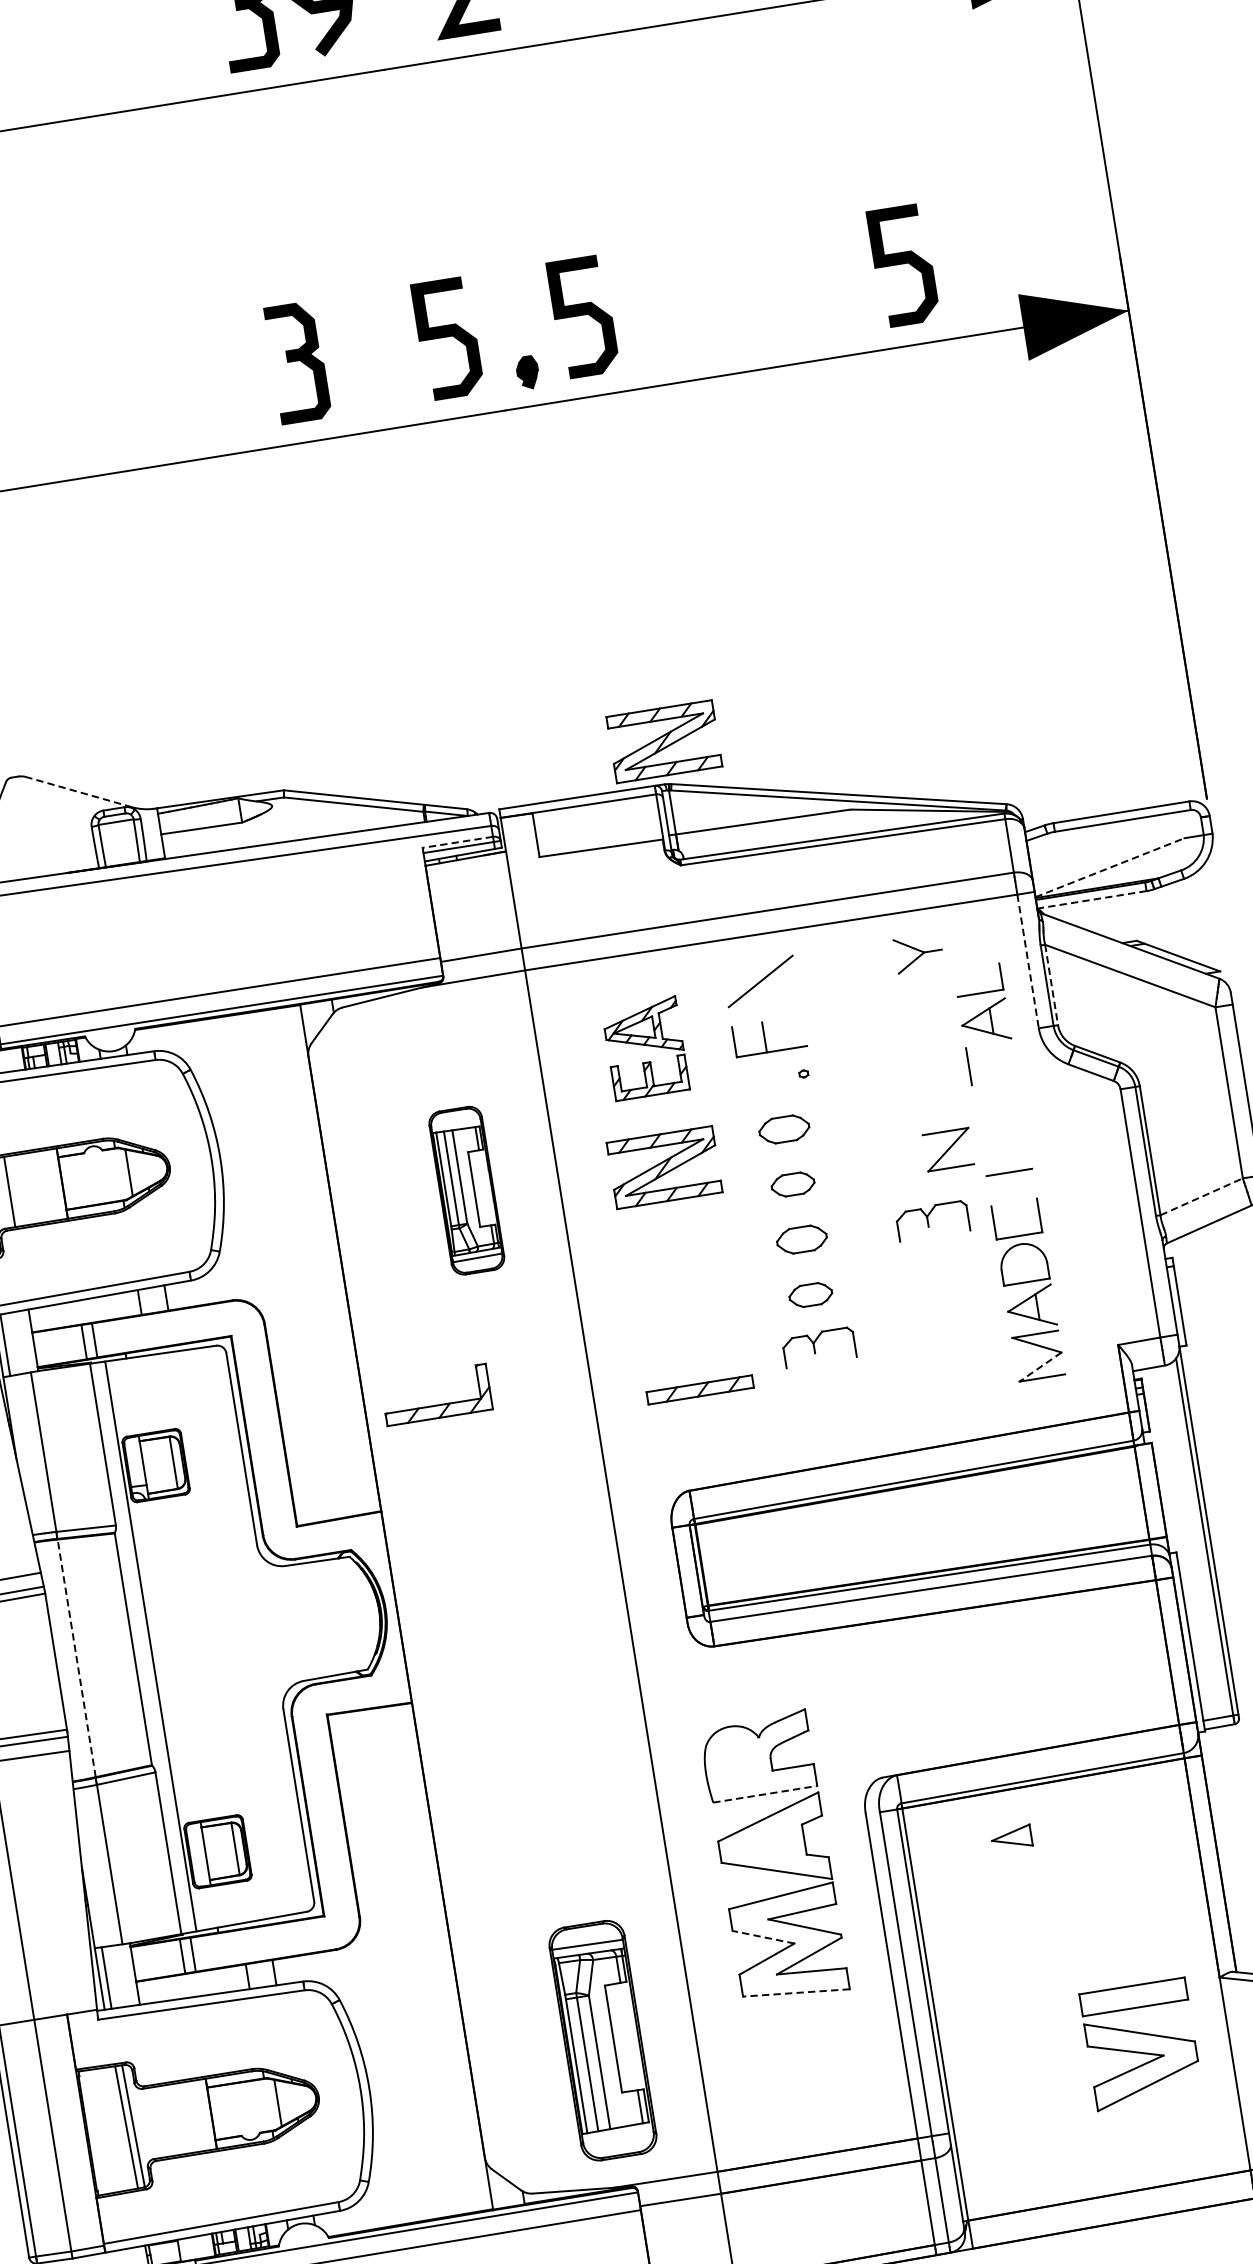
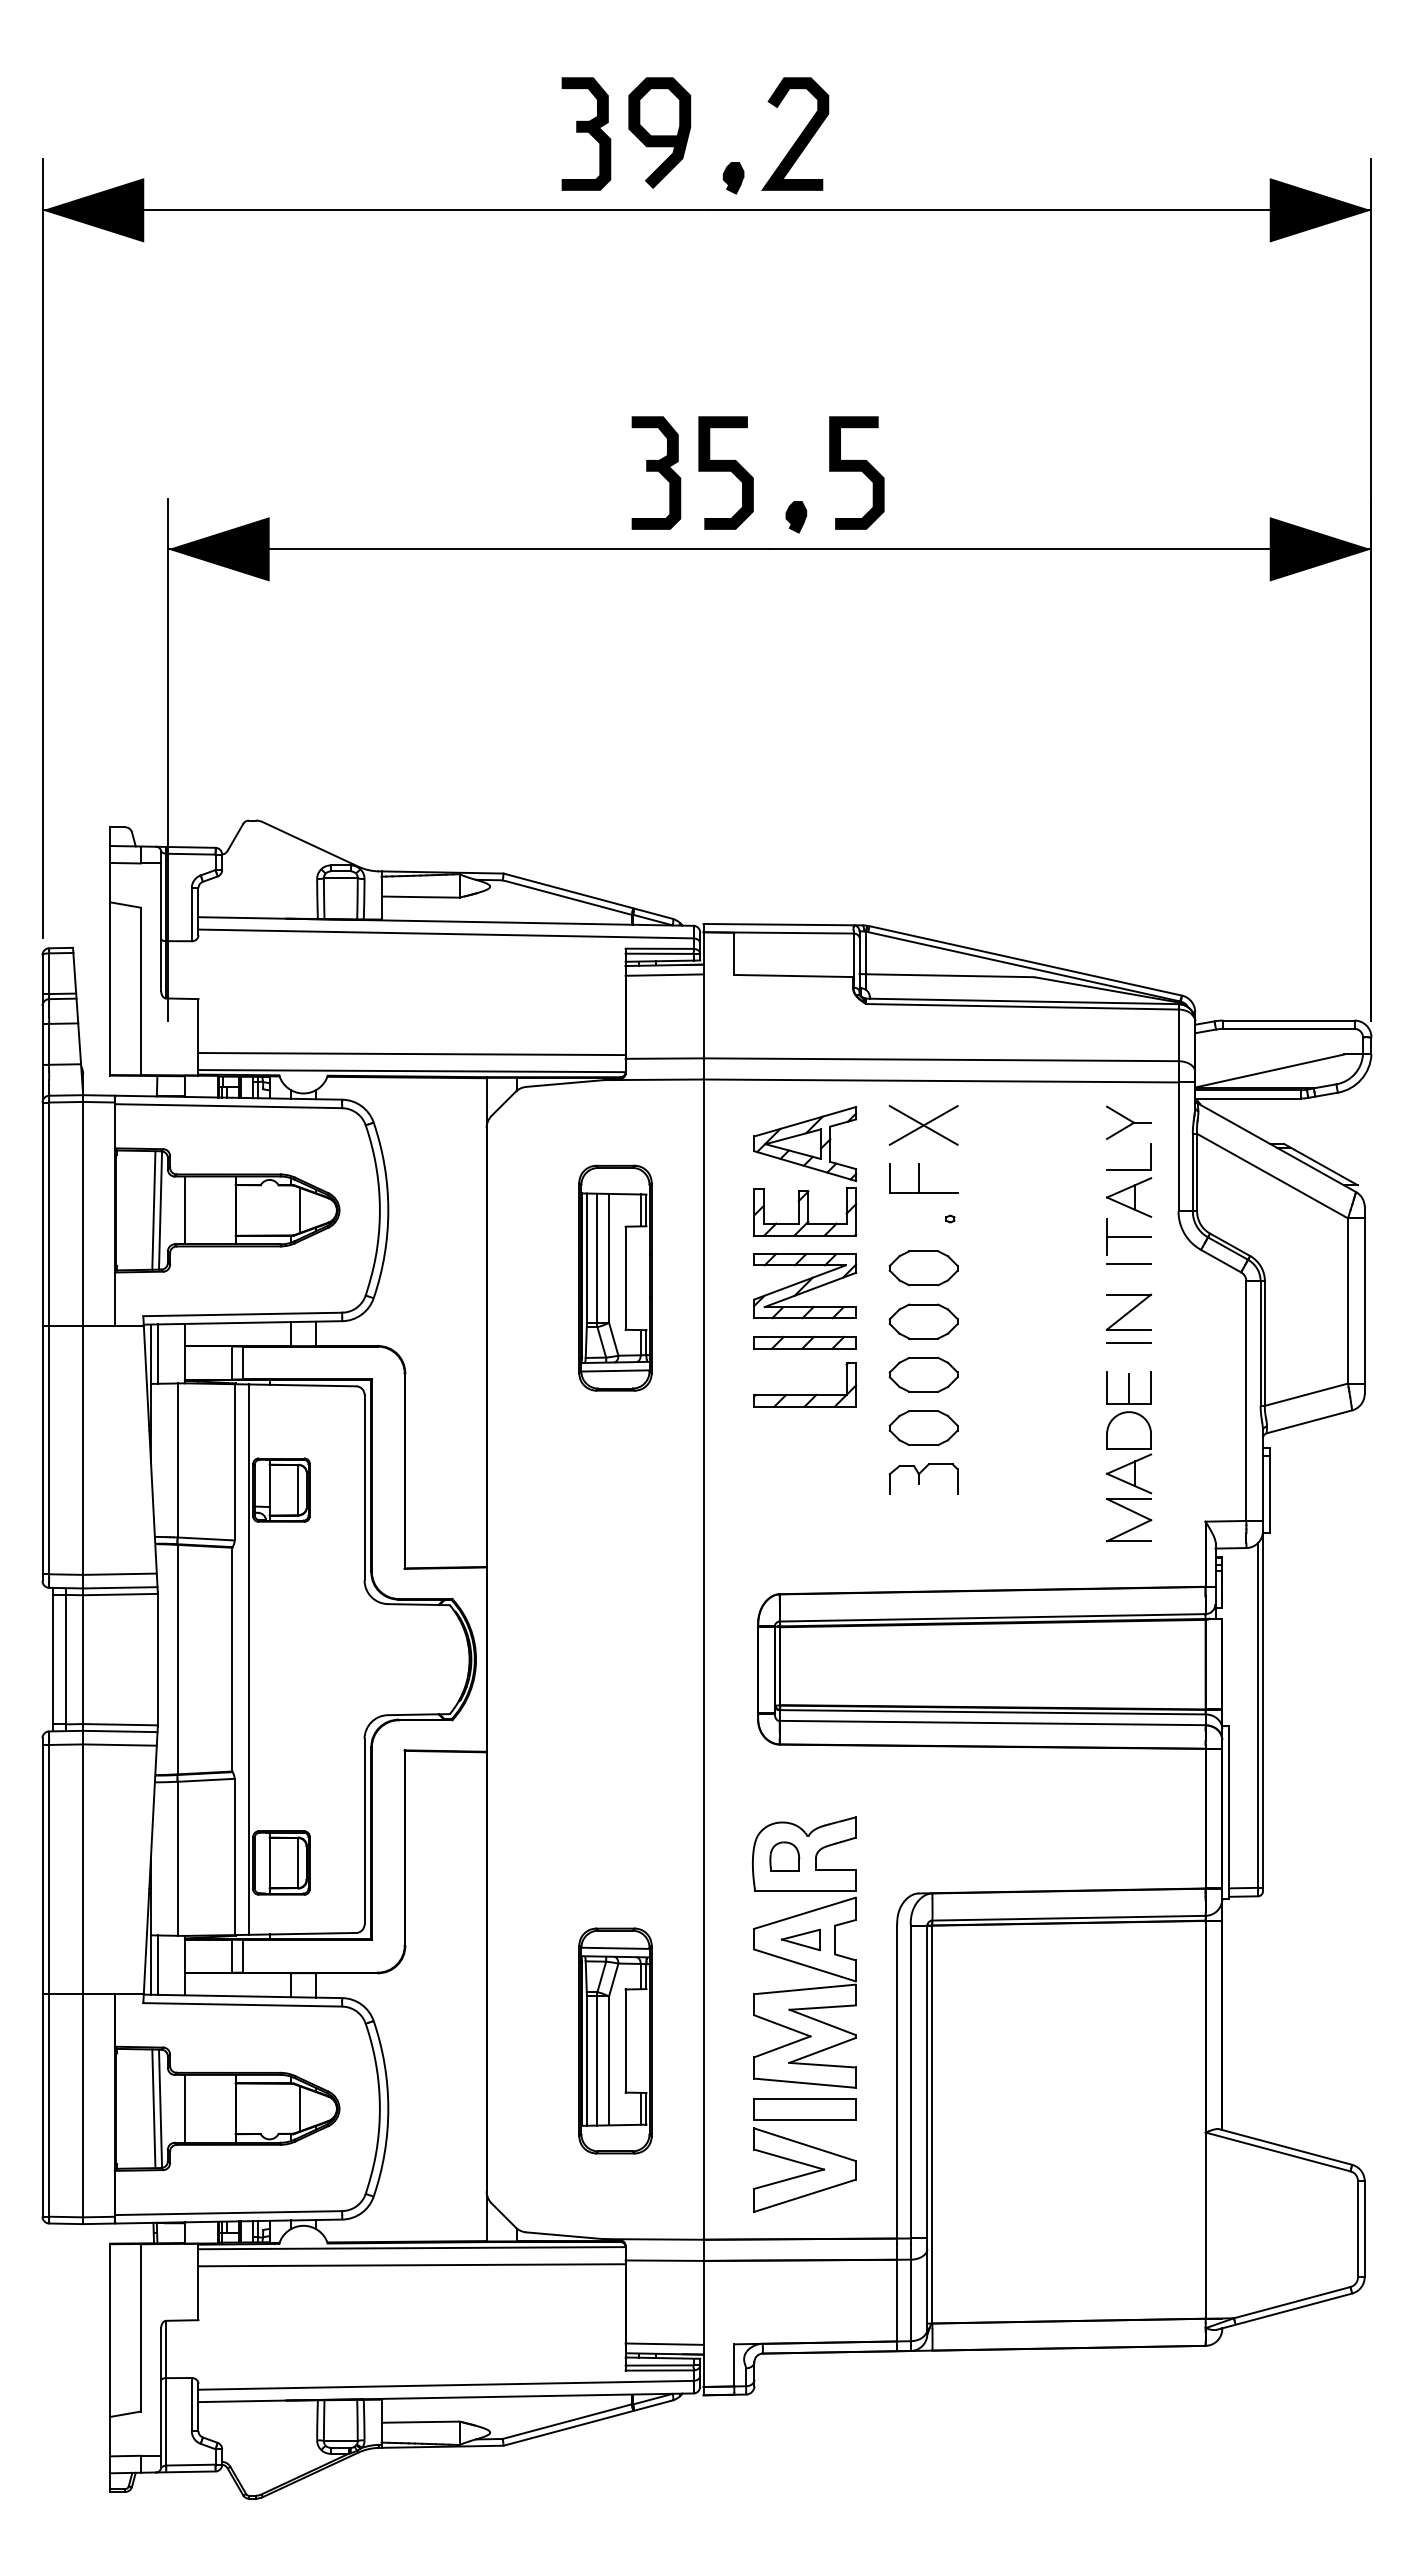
part: (406, 32) -> (733, 178), added
curve: (902, 264) -> (1165, 471), removed
part: (298, 362) -> (656, 472), moved
part: (664, 741) -> (869, 885), removed
line: (79, 792) -> (310, 844), dashed -> solid
line: (457, 842) -> (659, 948), dashed -> solid
line: (1110, 867) -> (1270, 1070), dashed -> solid
line: (467, 868) -> (664, 974), added
line: (1091, 899) -> (1247, 1098), dashed -> solid
part: (918, 953) -> (1128, 1122), moved
line: (1027, 961) -> (1178, 1146), dashed -> solid
line: (760, 981) -> (923, 1125), added
line: (1051, 984) -> (1197, 1172), dashed -> solid
part: (645, 1048) -> (805, 1171), size x1.43
line: (992, 1063) -> (1129, 1237), added
line: (996, 1091) -> (1129, 1264), added
part: (784, 1129) -> (923, 1268), size x1.43
part: (948, 1148) -> (1129, 1311), moved
part: (792, 1184) -> (923, 1321), size x1.67
part: (466, 1190) -> (615, 1277), size x1.43
line: (1201, 1196) -> (1306, 1394), dashed -> solid
part: (932, 1220) -> (1049, 1376), removed
line: (1017, 1220) -> (1129, 1389), added
part: (801, 1239) -> (923, 1374), size x1.43
part: (810, 1295) -> (923, 1428), size x1.67
line: (1039, 1366) -> (1128, 1530), dashed -> solid
part: (699, 1389) -> (804, 1342), moved
part: (438, 1404) -> (805, 1394), moved
line: (76, 1658) -> (177, 1659), dashed -> solid
part: (737, 1761) -> (784, 1856), added
line: (765, 1794) -> (805, 1891), dashed -> solid
part: (1011, 1837) -> (800, 1939), moved
line: (762, 1937) -> (781, 2025), dashed -> solid
line: (796, 1993) -> (804, 2083), dashed -> solid
part: (602, 2040) -> (615, 2040), moved
part: (1140, 2044) -> (804, 2155), moved
line: (158, 2122) -> (184, 2108), added

